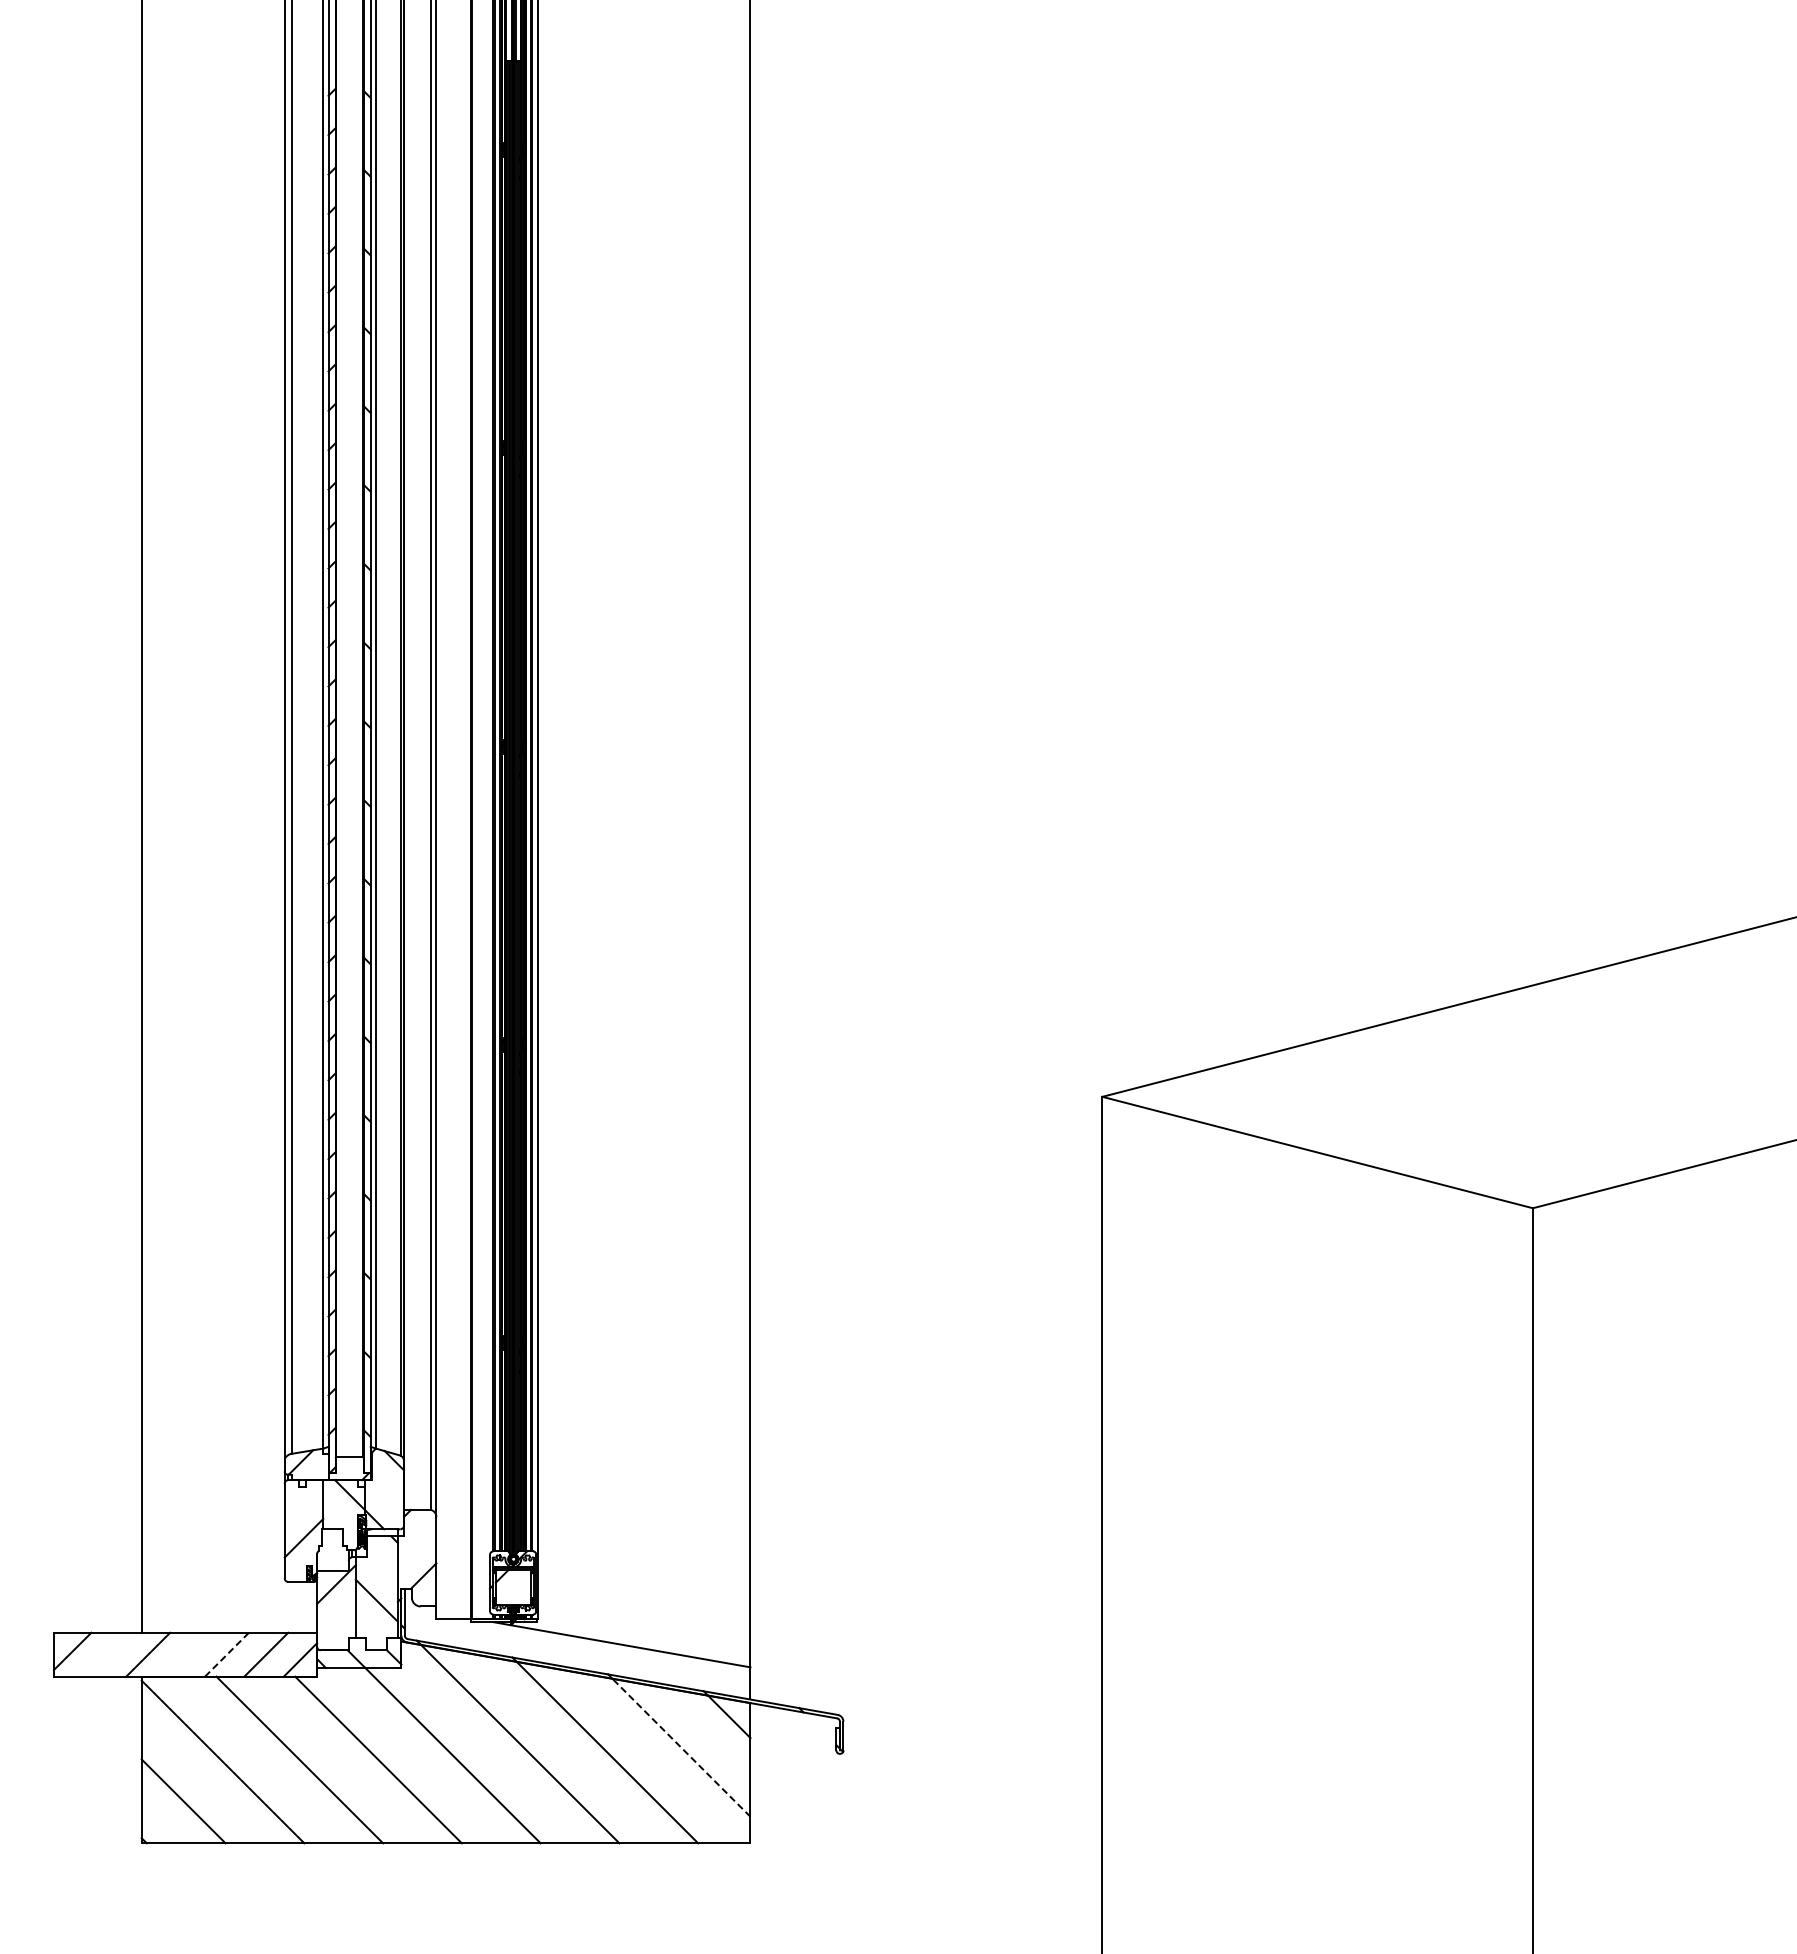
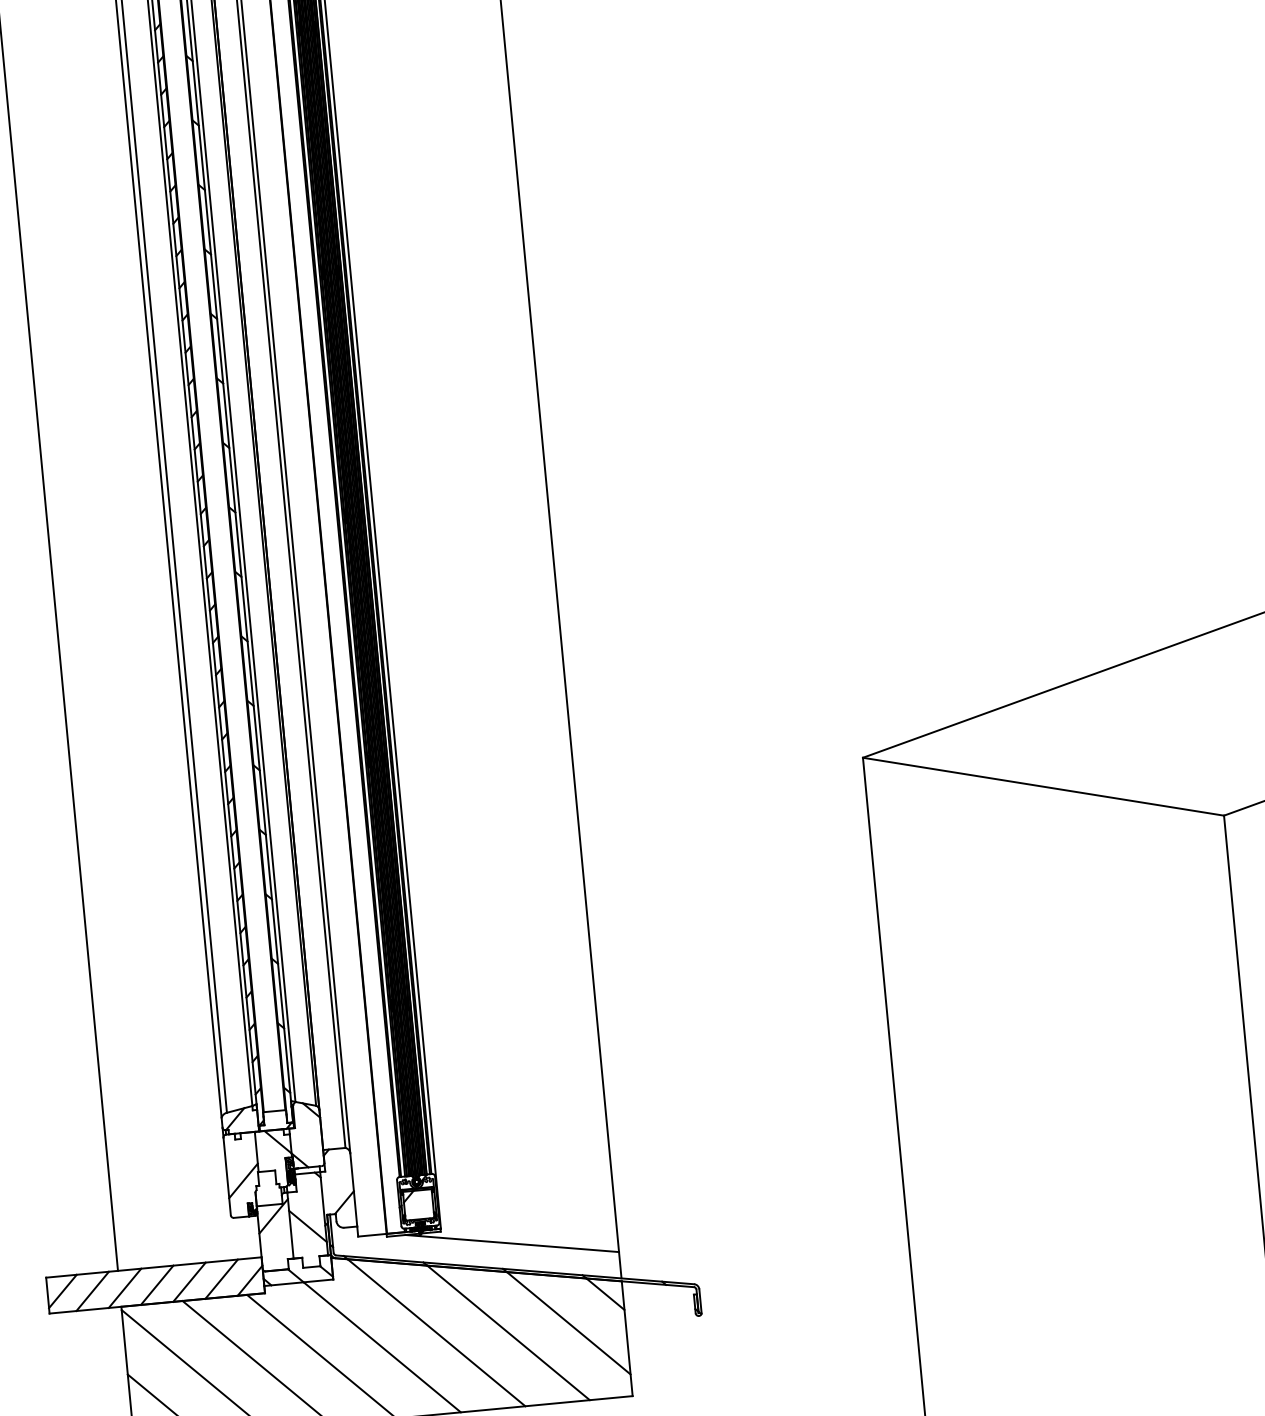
line: (108, 1654) -> (92, 1291), added
line: (187, 1654) -> (157, 1285), added
line: (227, 1654) -> (189, 1282), dashed -> solid
line: (681, 1747) -> (568, 1323), dashed -> solid

